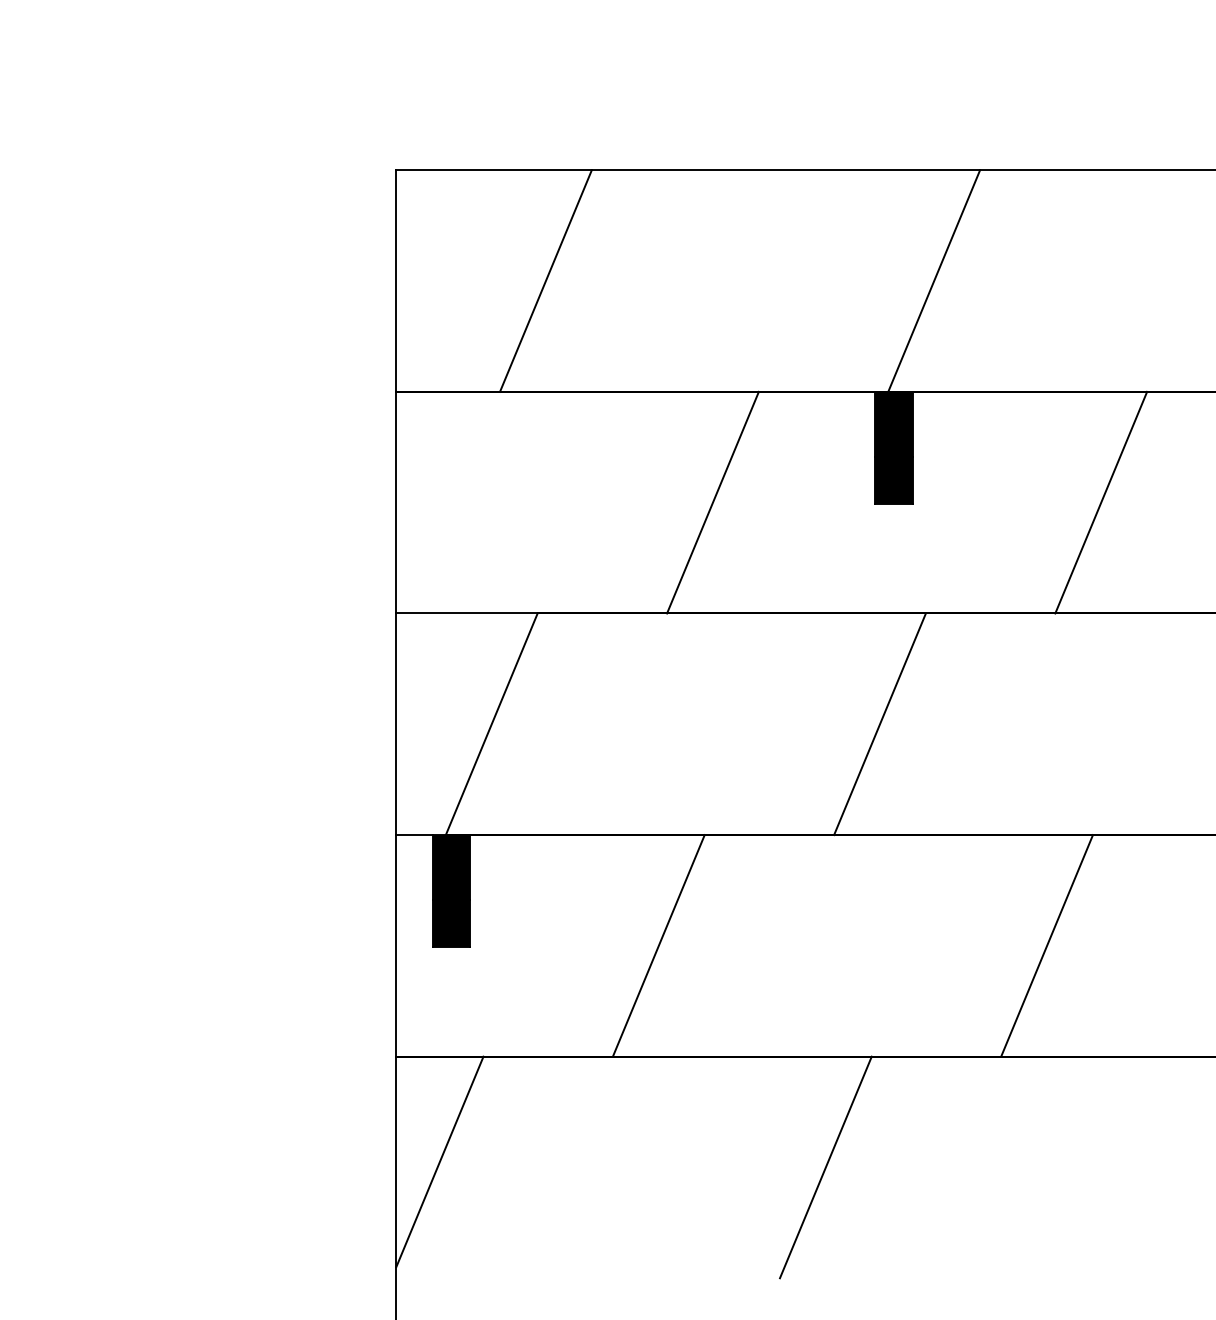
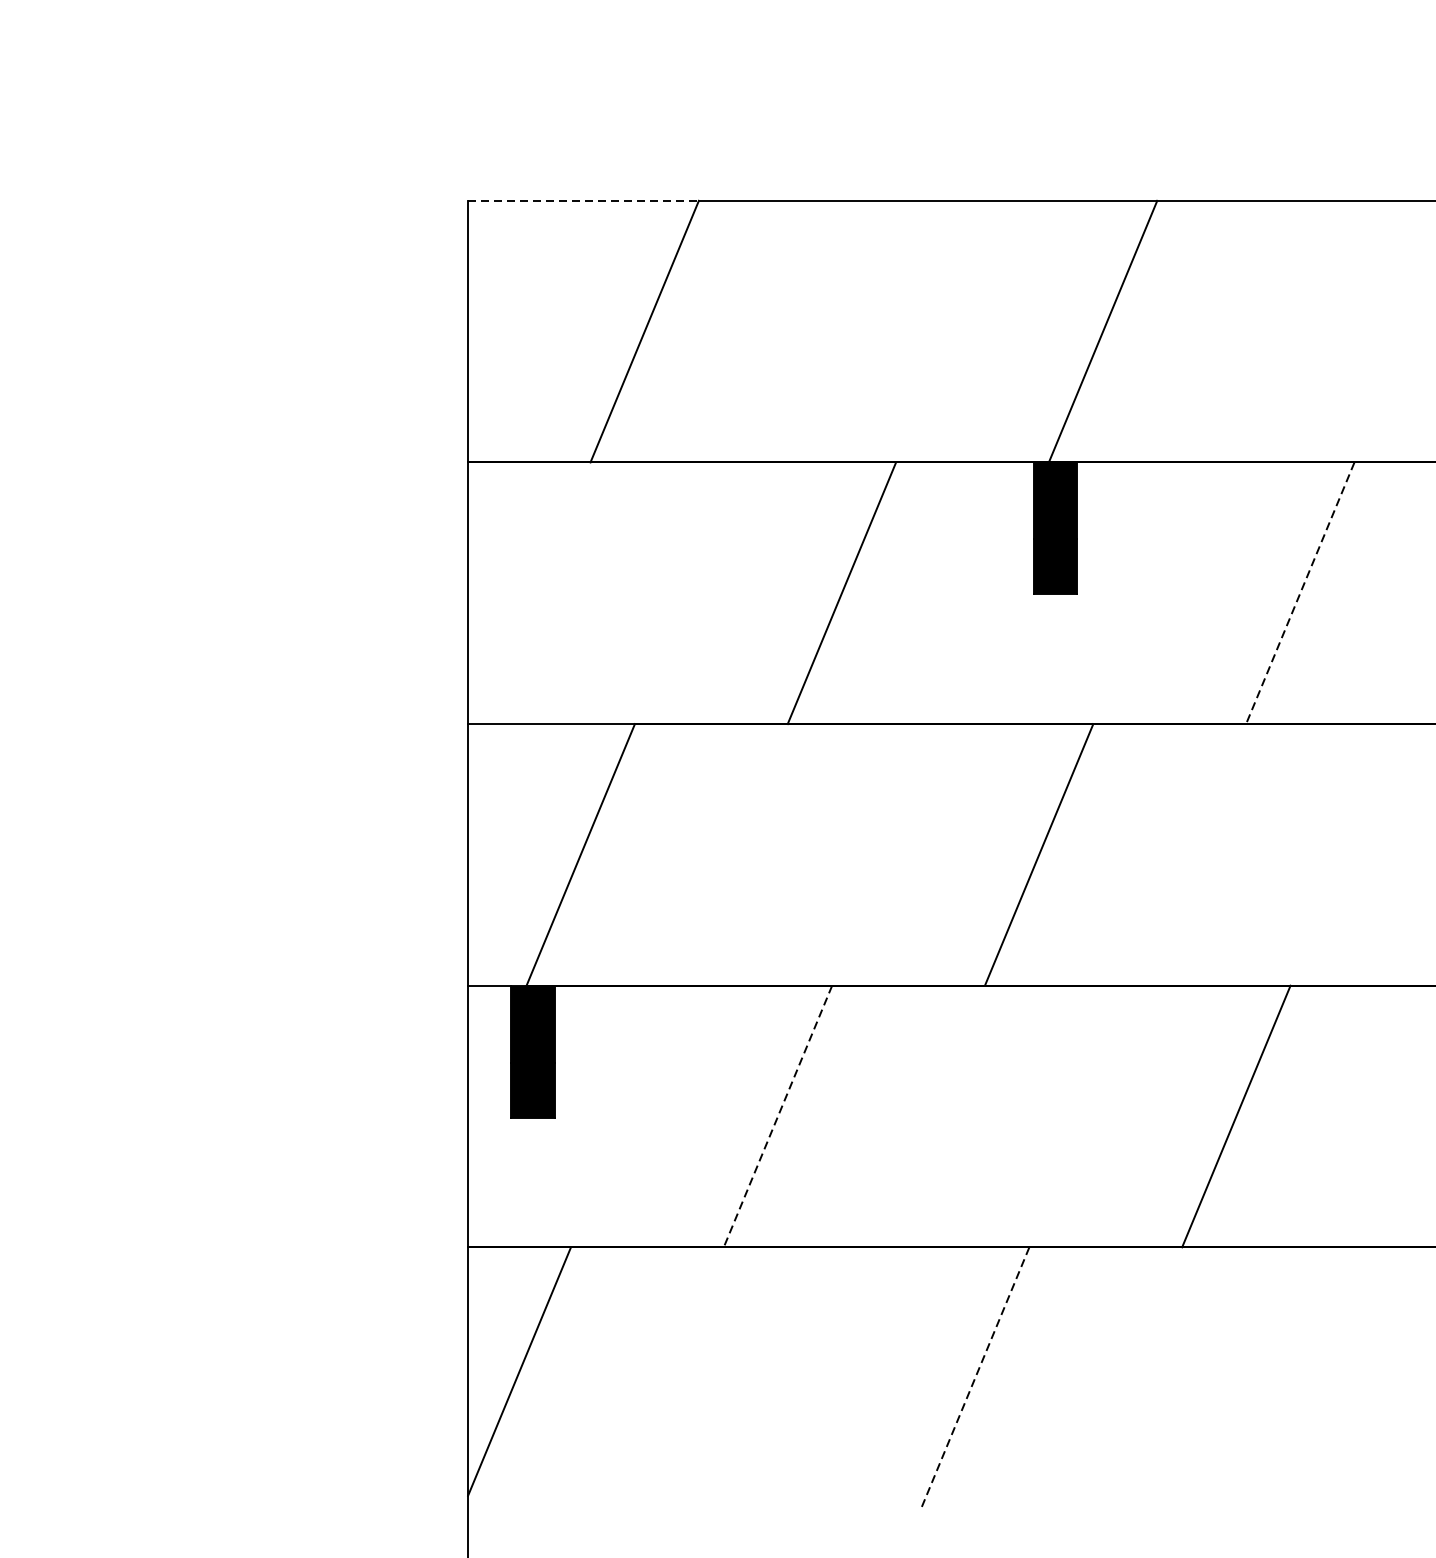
line: (494, 170) -> (584, 201), solid -> dashed
line: (1101, 502) -> (1300, 593), solid -> dashed
line: (658, 945) -> (777, 1116), solid -> dashed
line: (825, 1167) -> (974, 1378), solid -> dashed

